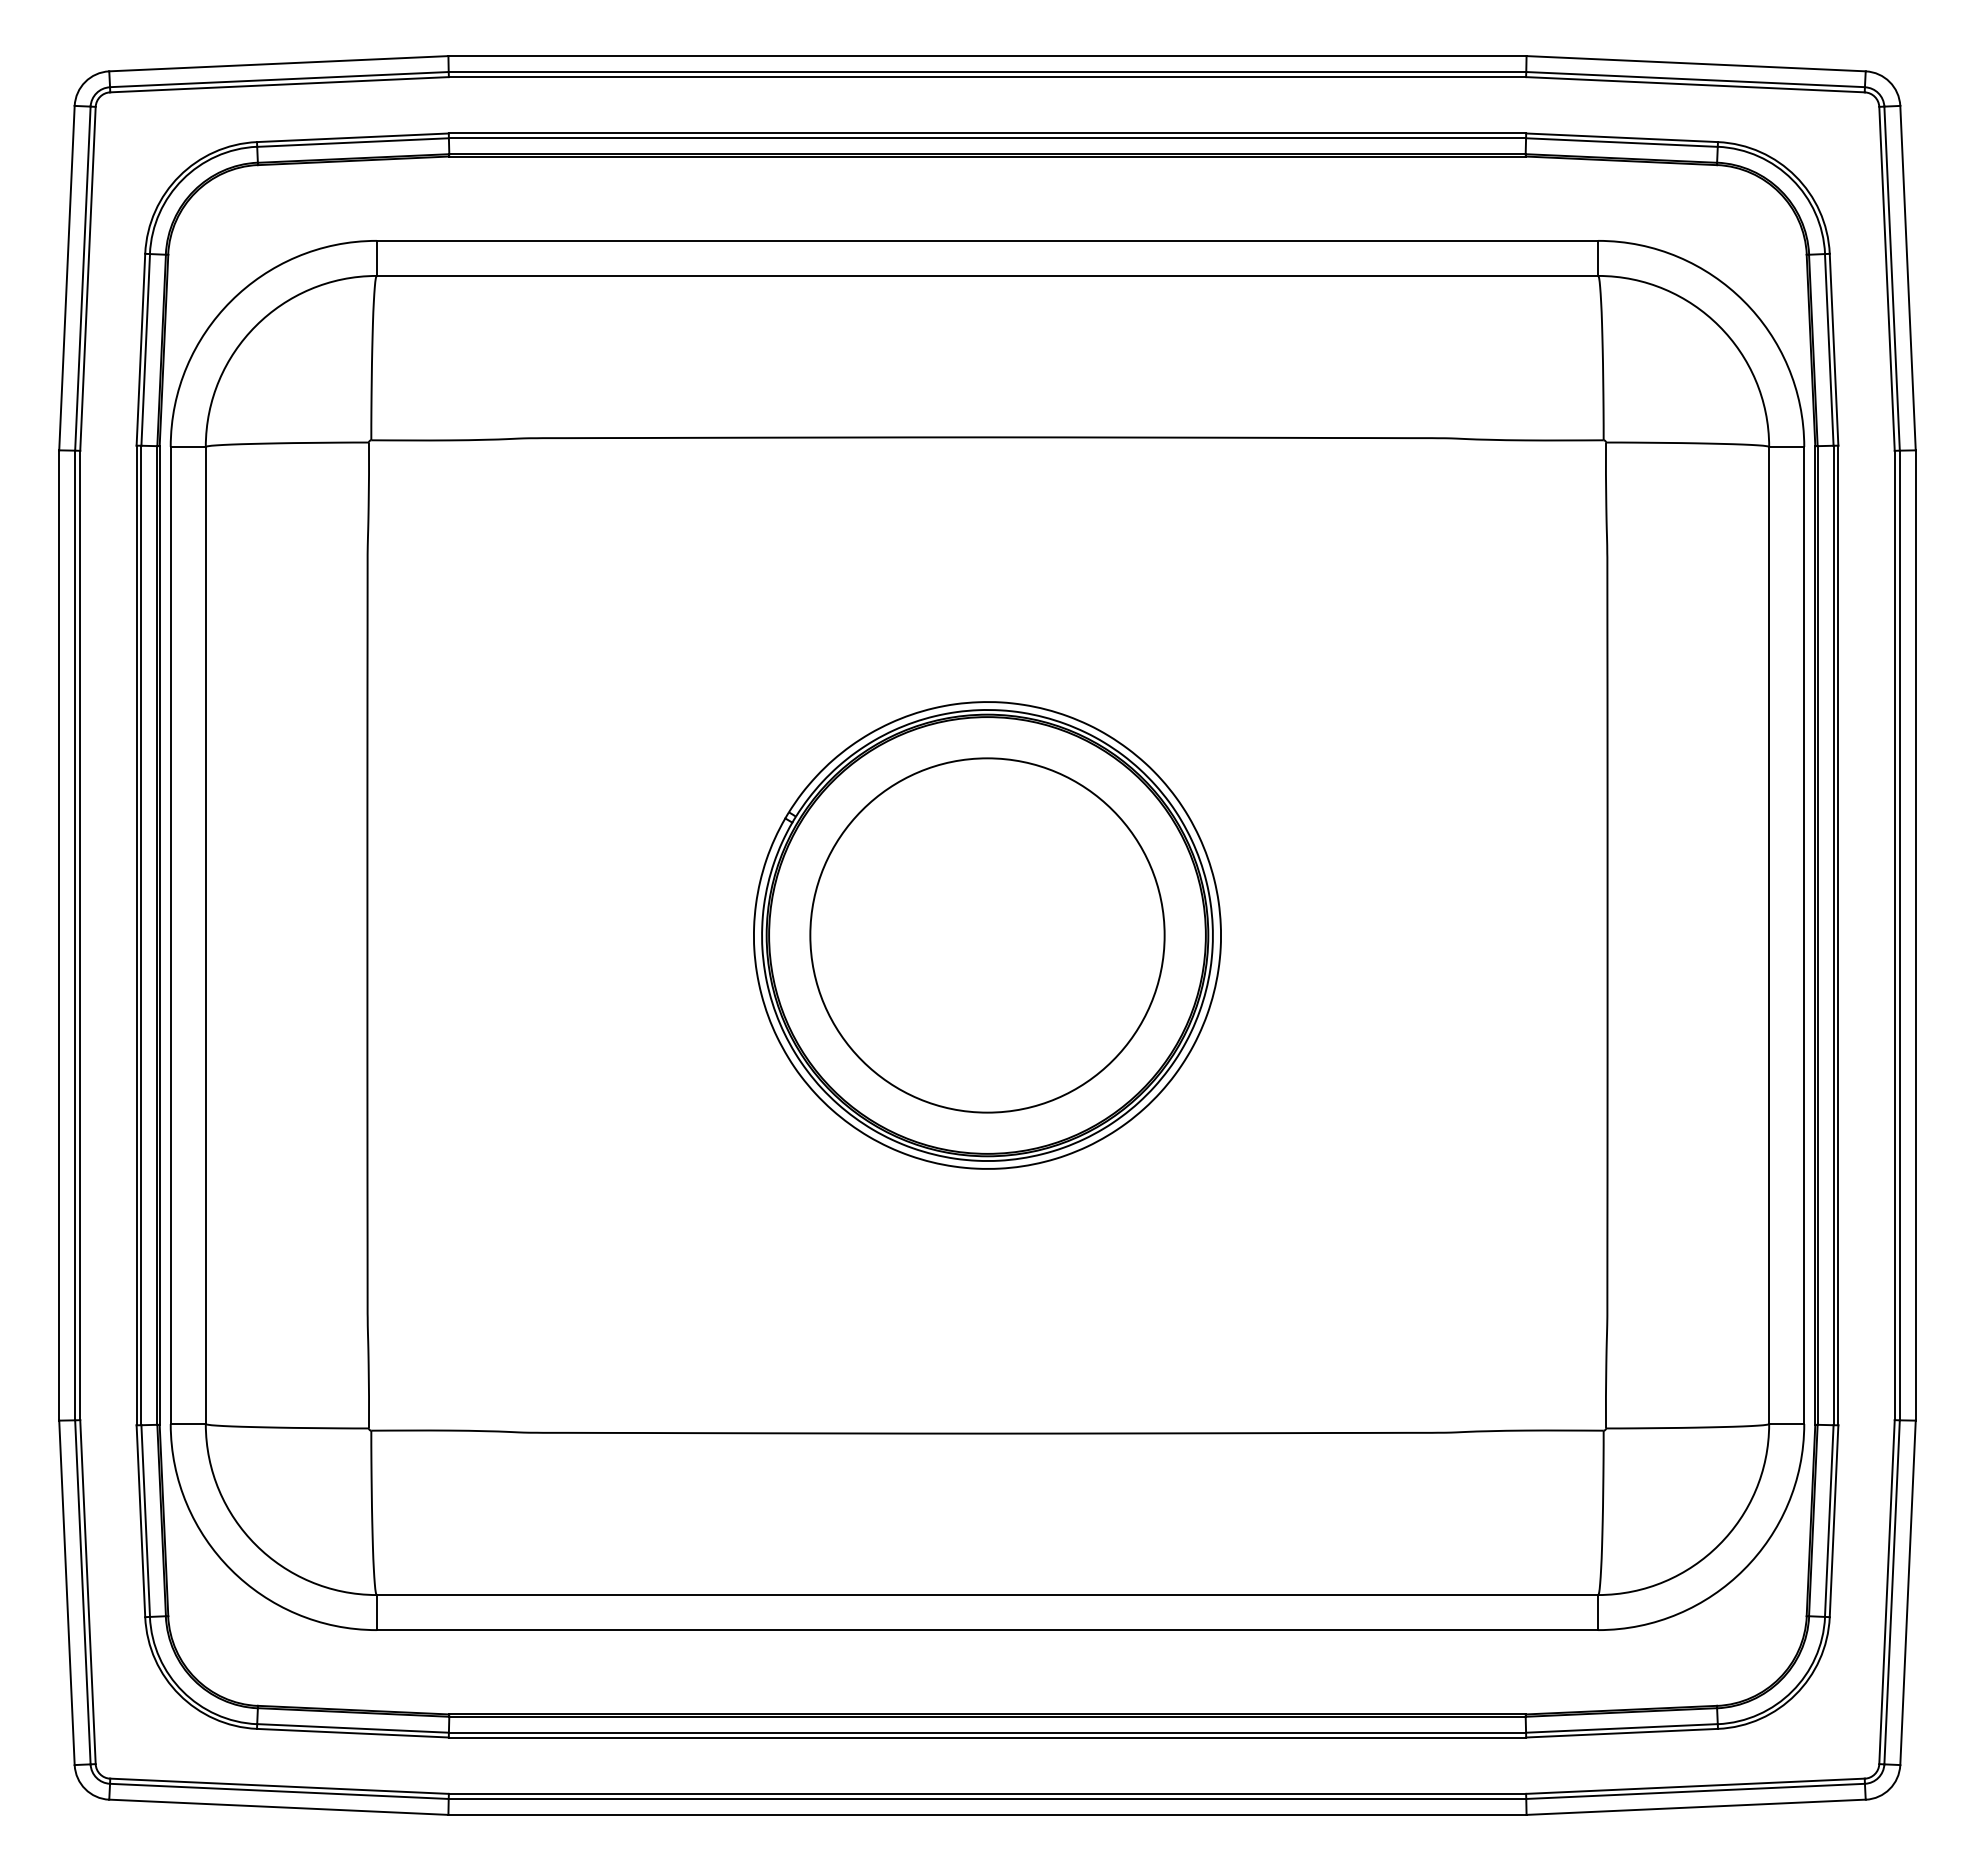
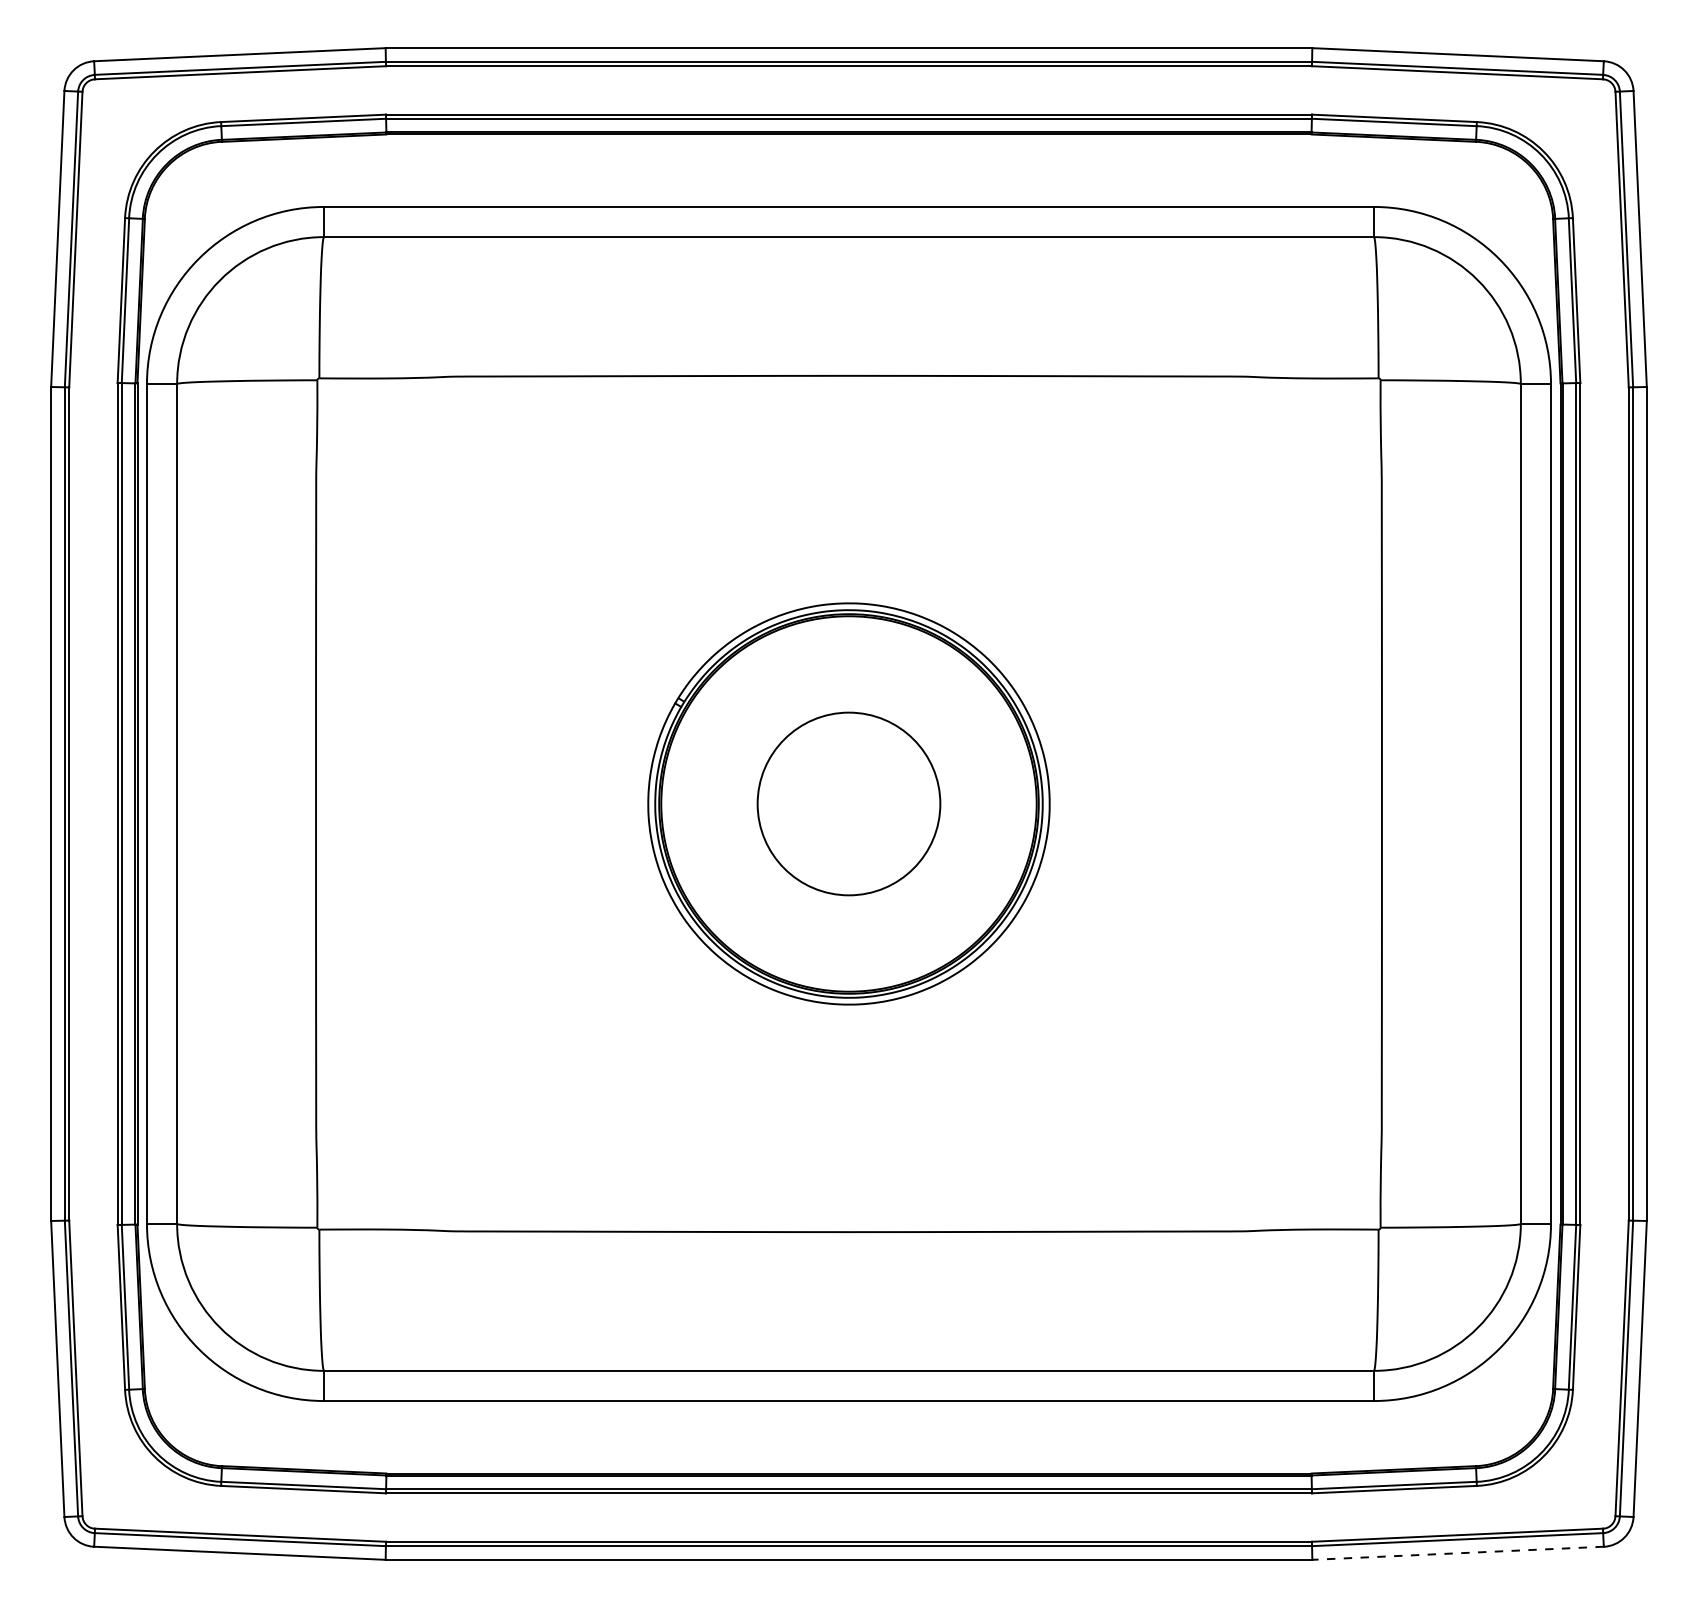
circle: (987, 935) -> (849, 804), size x0.6
line: (1696, 1807) -> (1458, 1553), solid -> dashed

